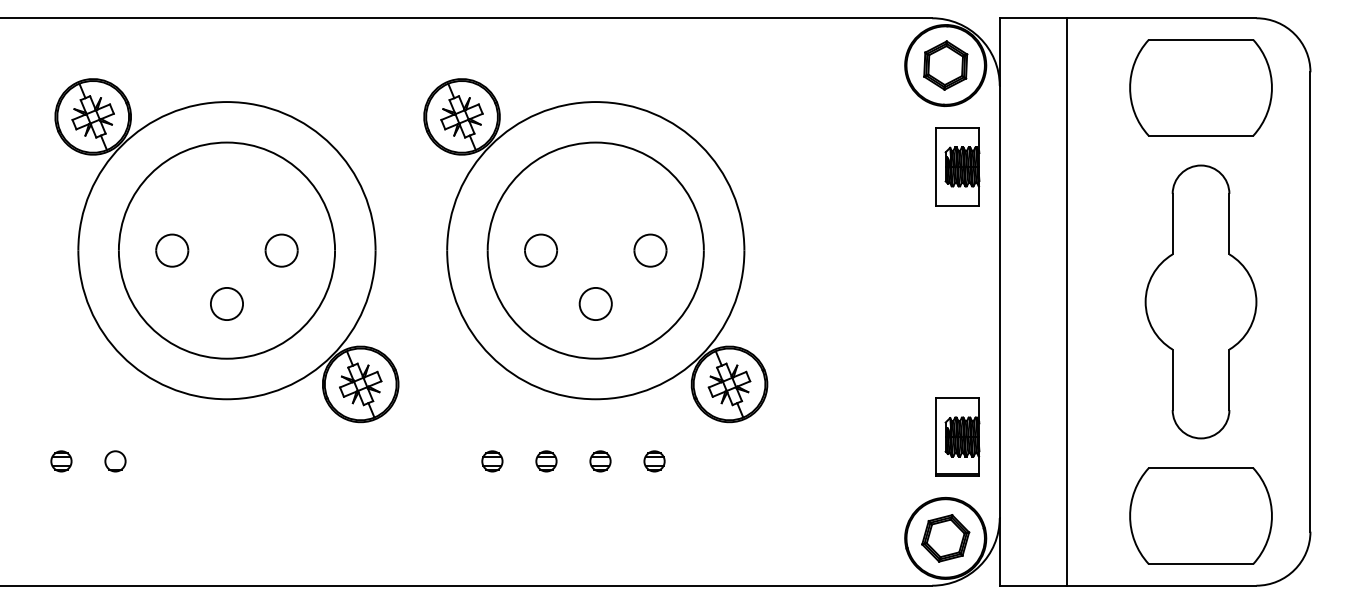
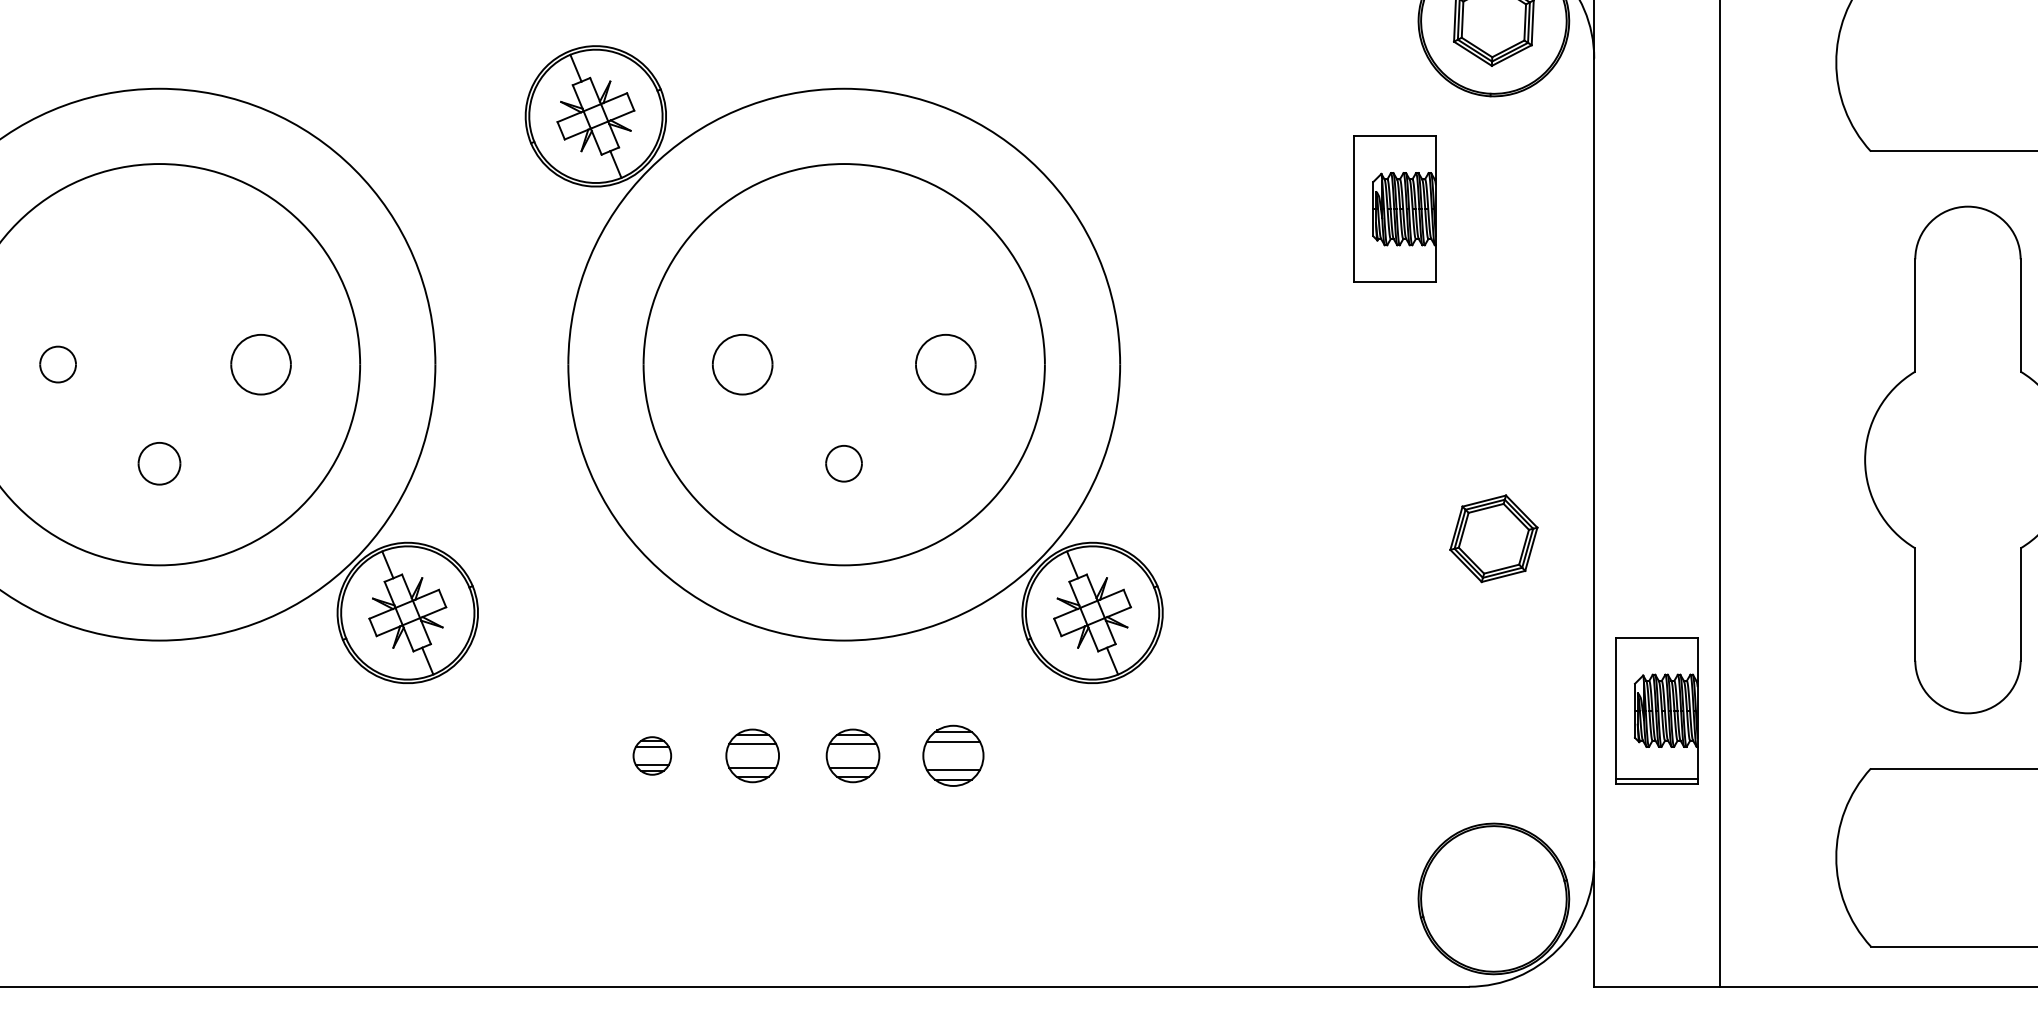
part: (957, 166) -> (1395, 208), moved
part: (172, 250) -> (58, 364), size x0.6
part: (226, 303) -> (158, 462), size x0.7
part: (595, 303) -> (843, 462), size x0.6
part: (957, 436) -> (1656, 709), moved
part: (546, 461) -> (752, 756), size x1.4
part: (600, 461) -> (853, 756), size x1.4
part: (654, 461) -> (953, 756), size x1.6
part: (945, 538) -> (1493, 538), moved

